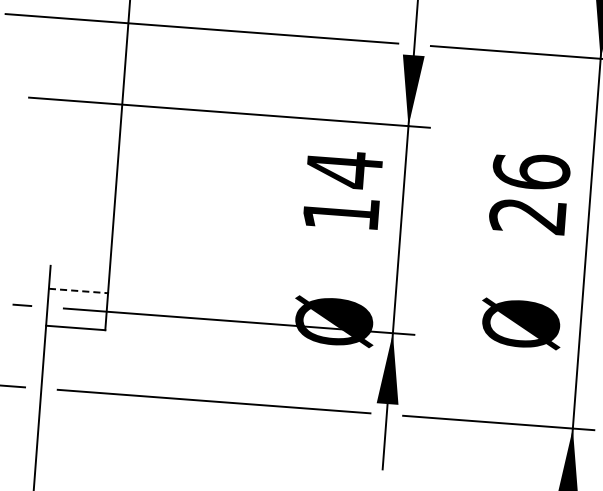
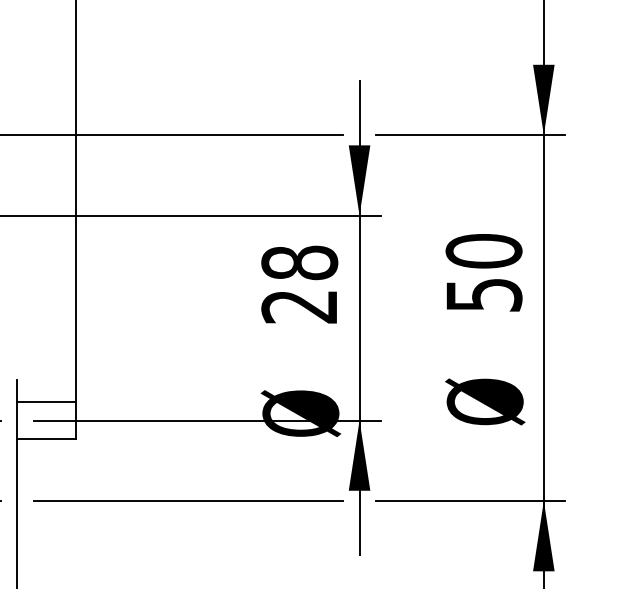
text: (342, 191) -> (299, 284), 14 -> 28
text: (529, 193) -> (483, 272), 26 -> 50
line: (79, 291) -> (47, 402), dashed -> solid

